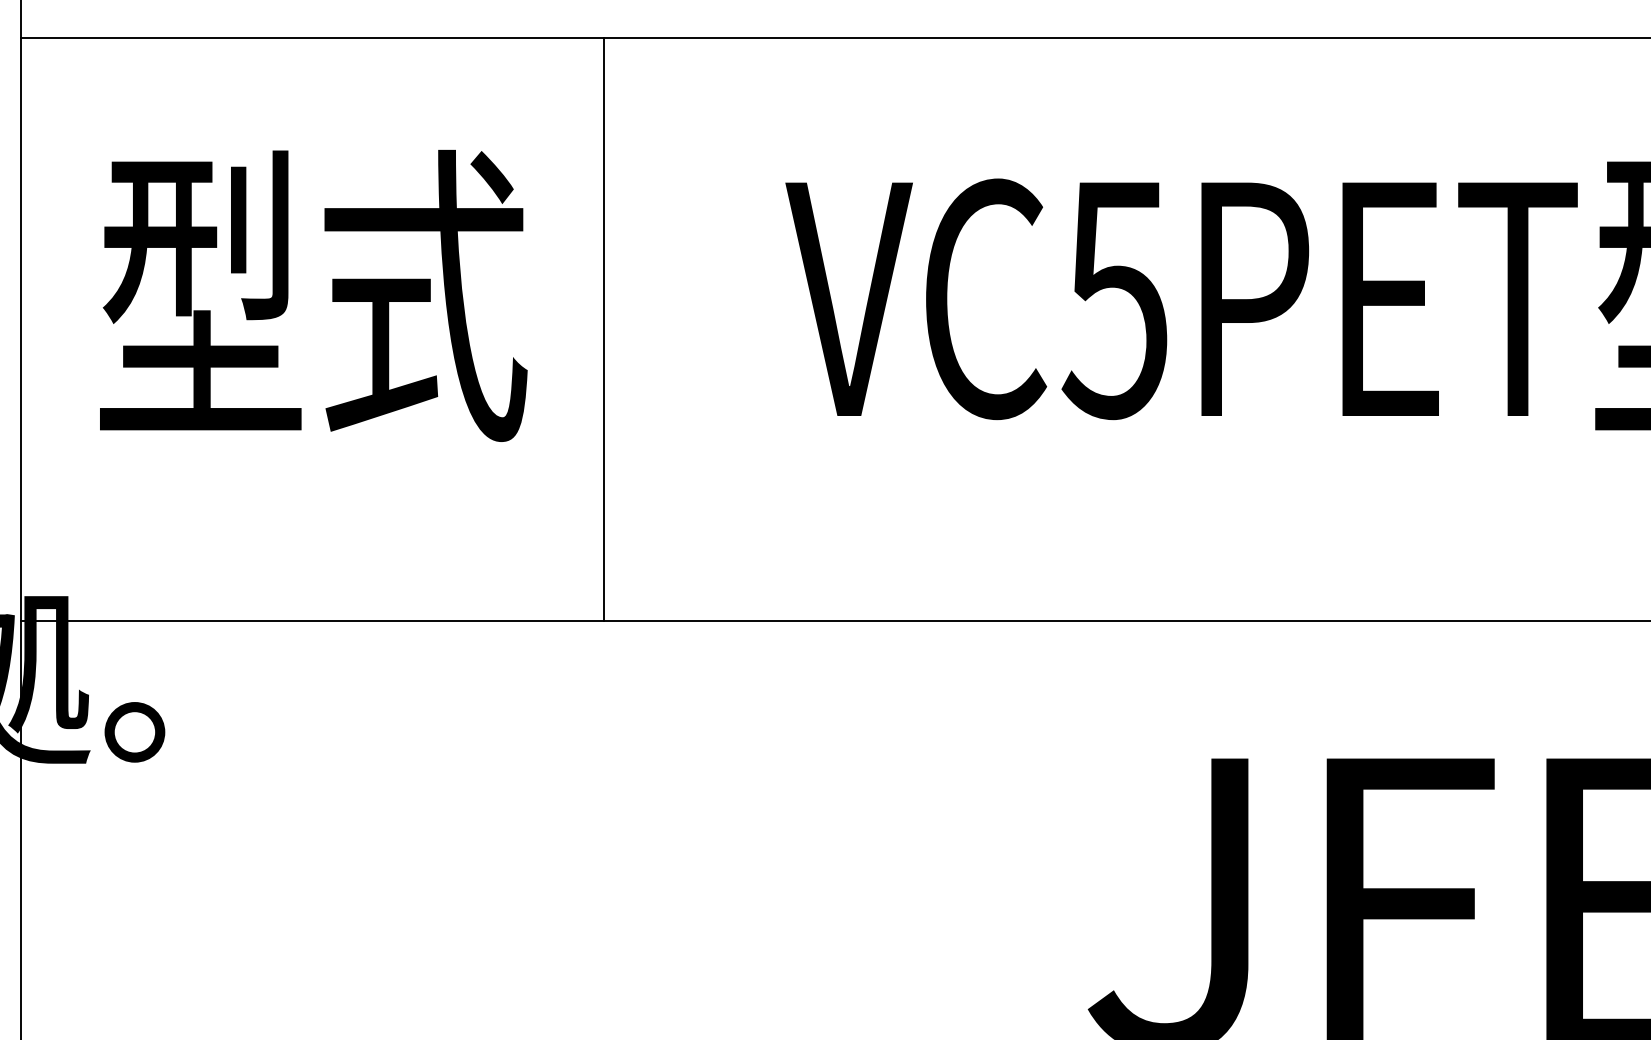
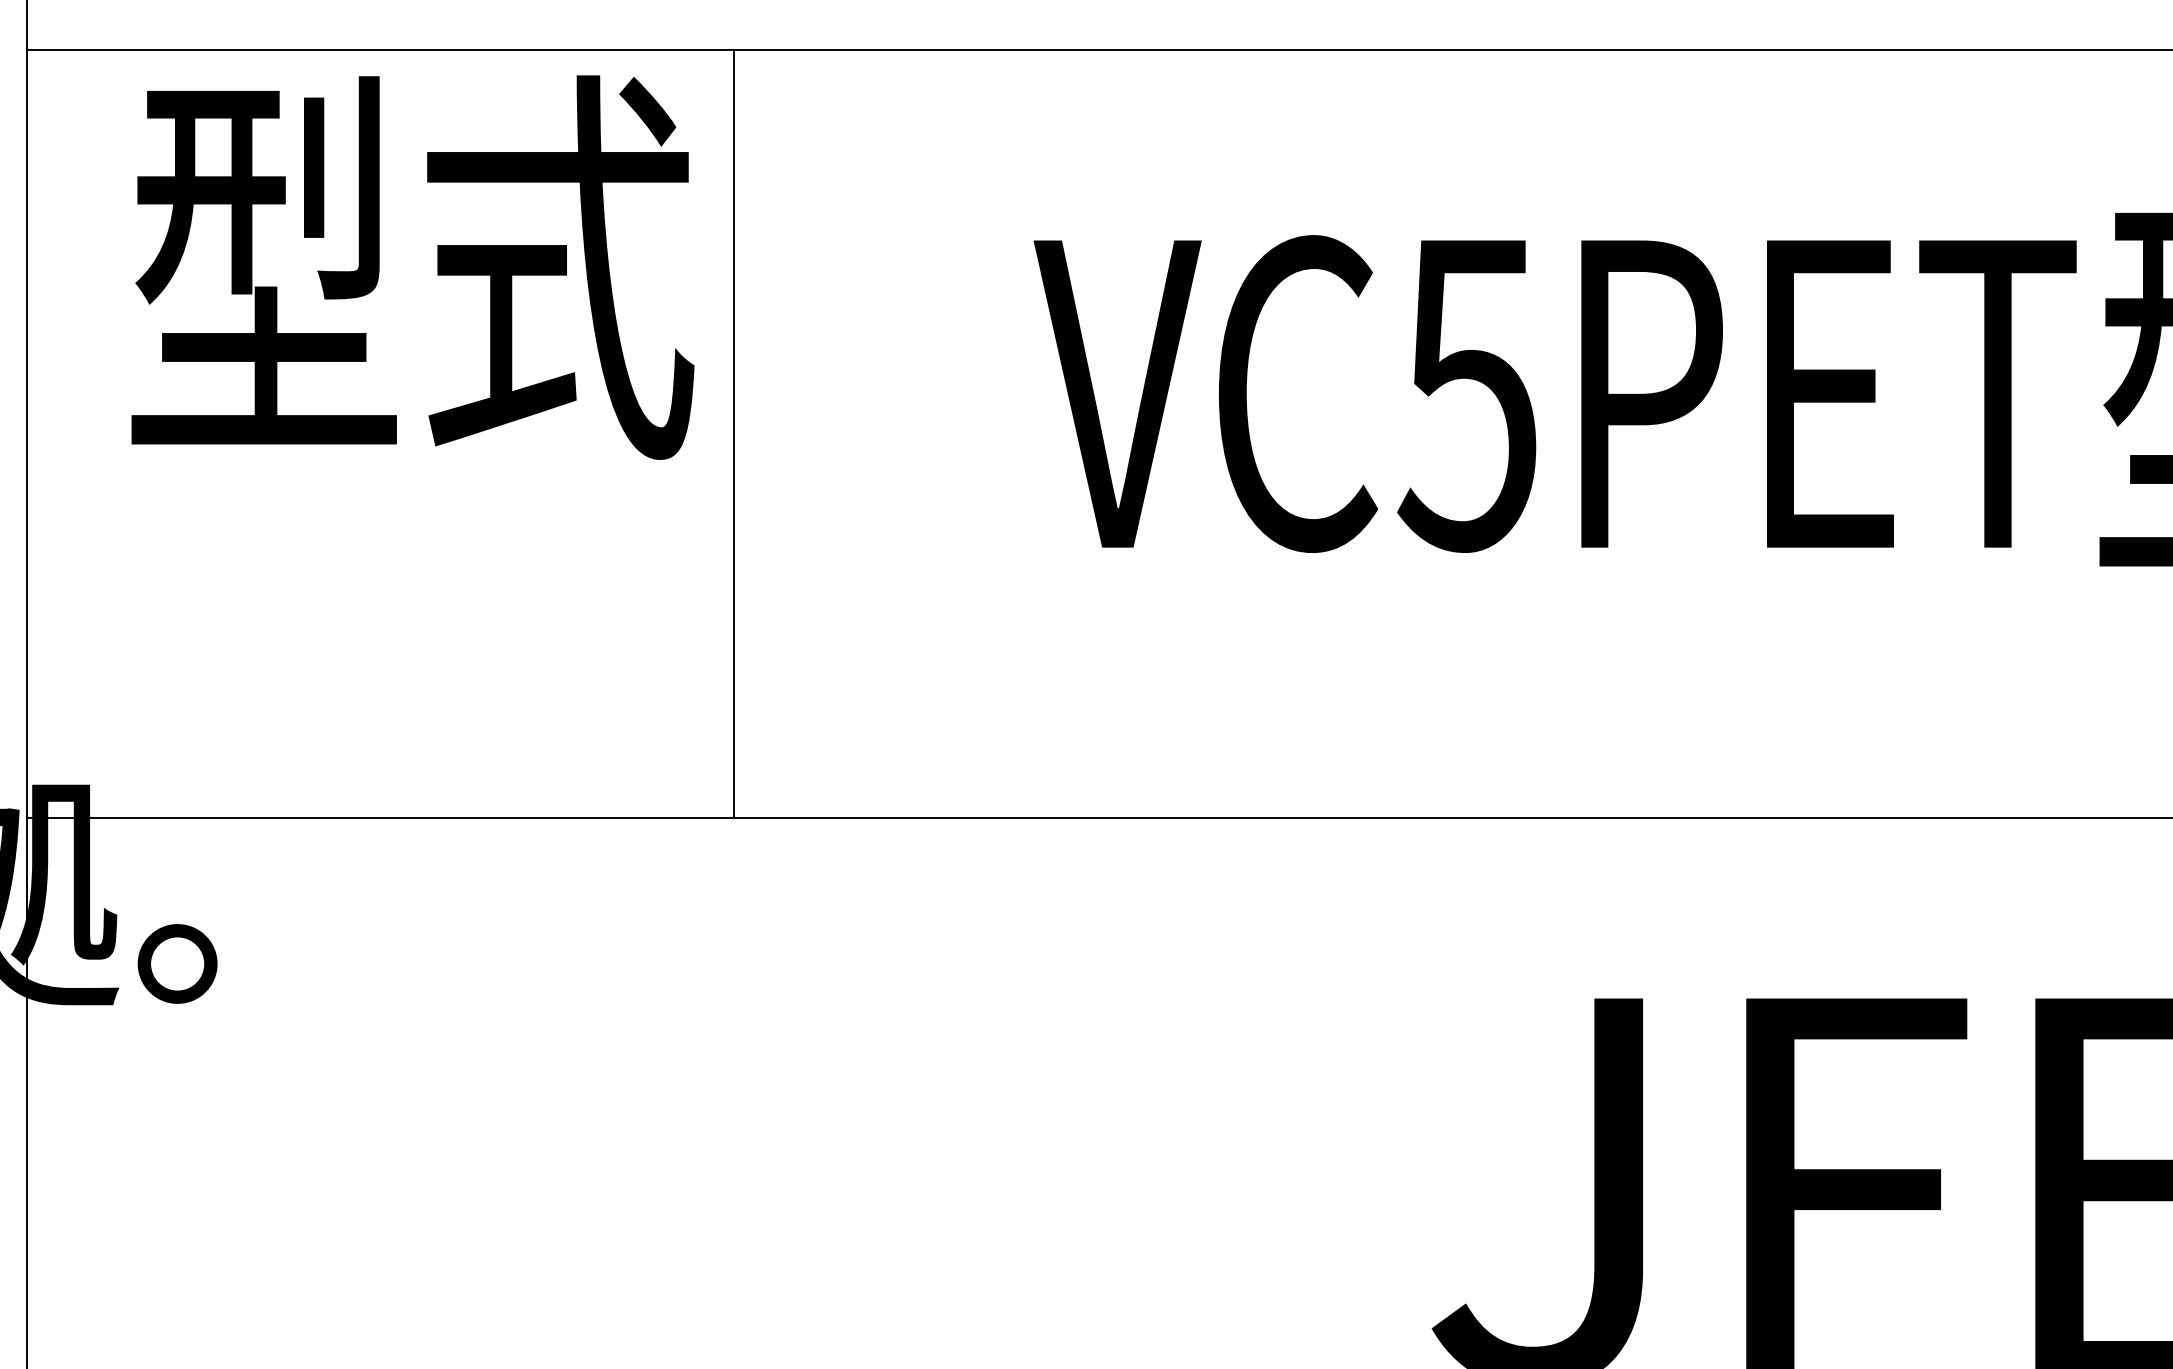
text: (313, 295) -> (412, 267), moved
line: (603, 329) -> (733, 433), moved

